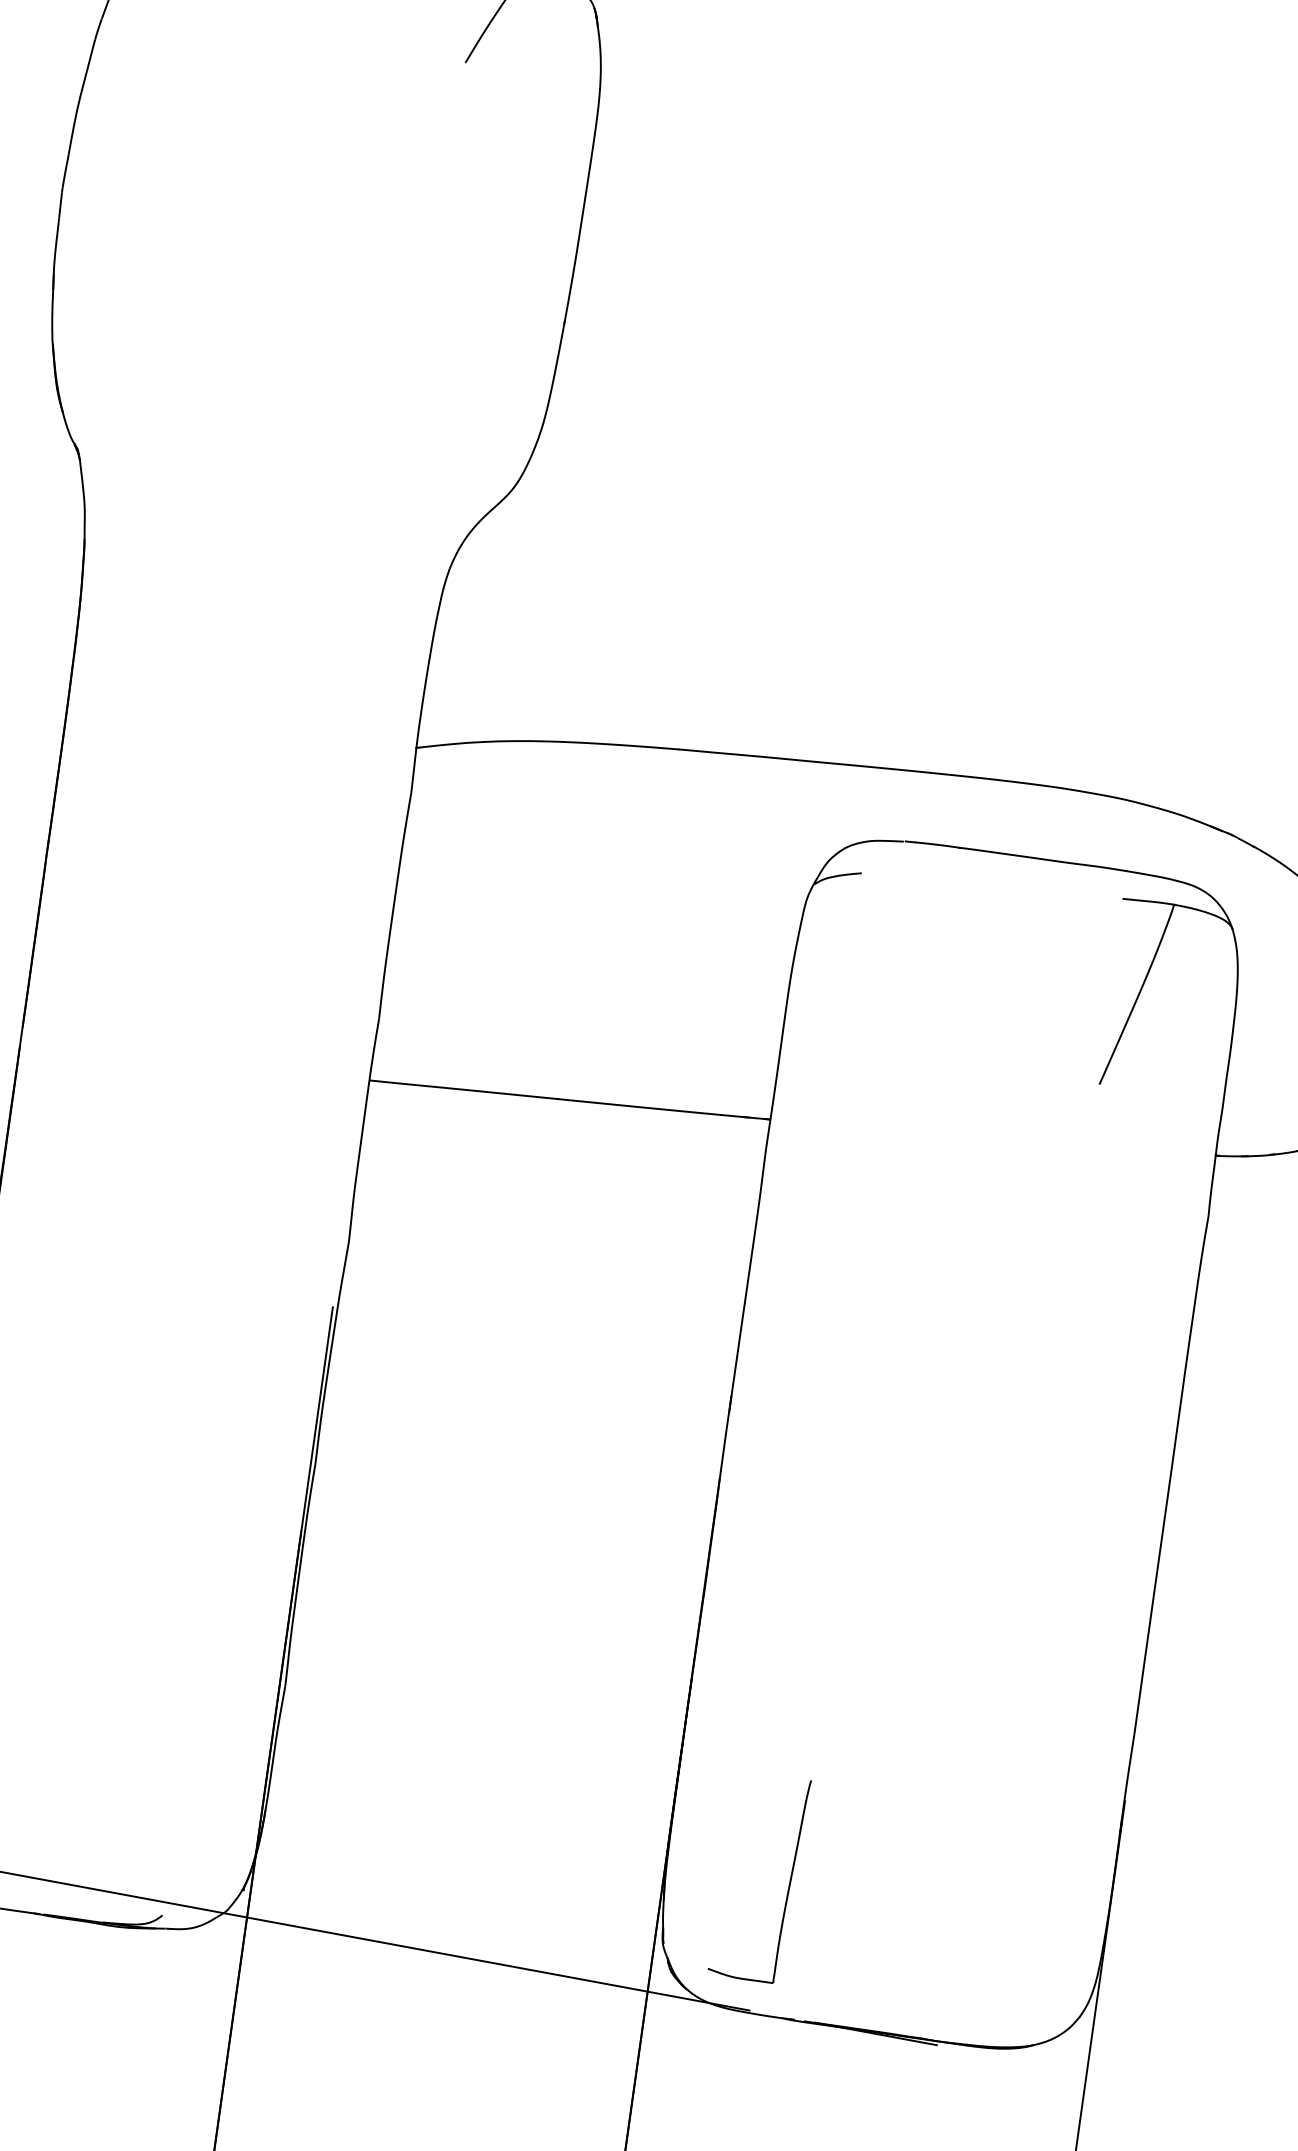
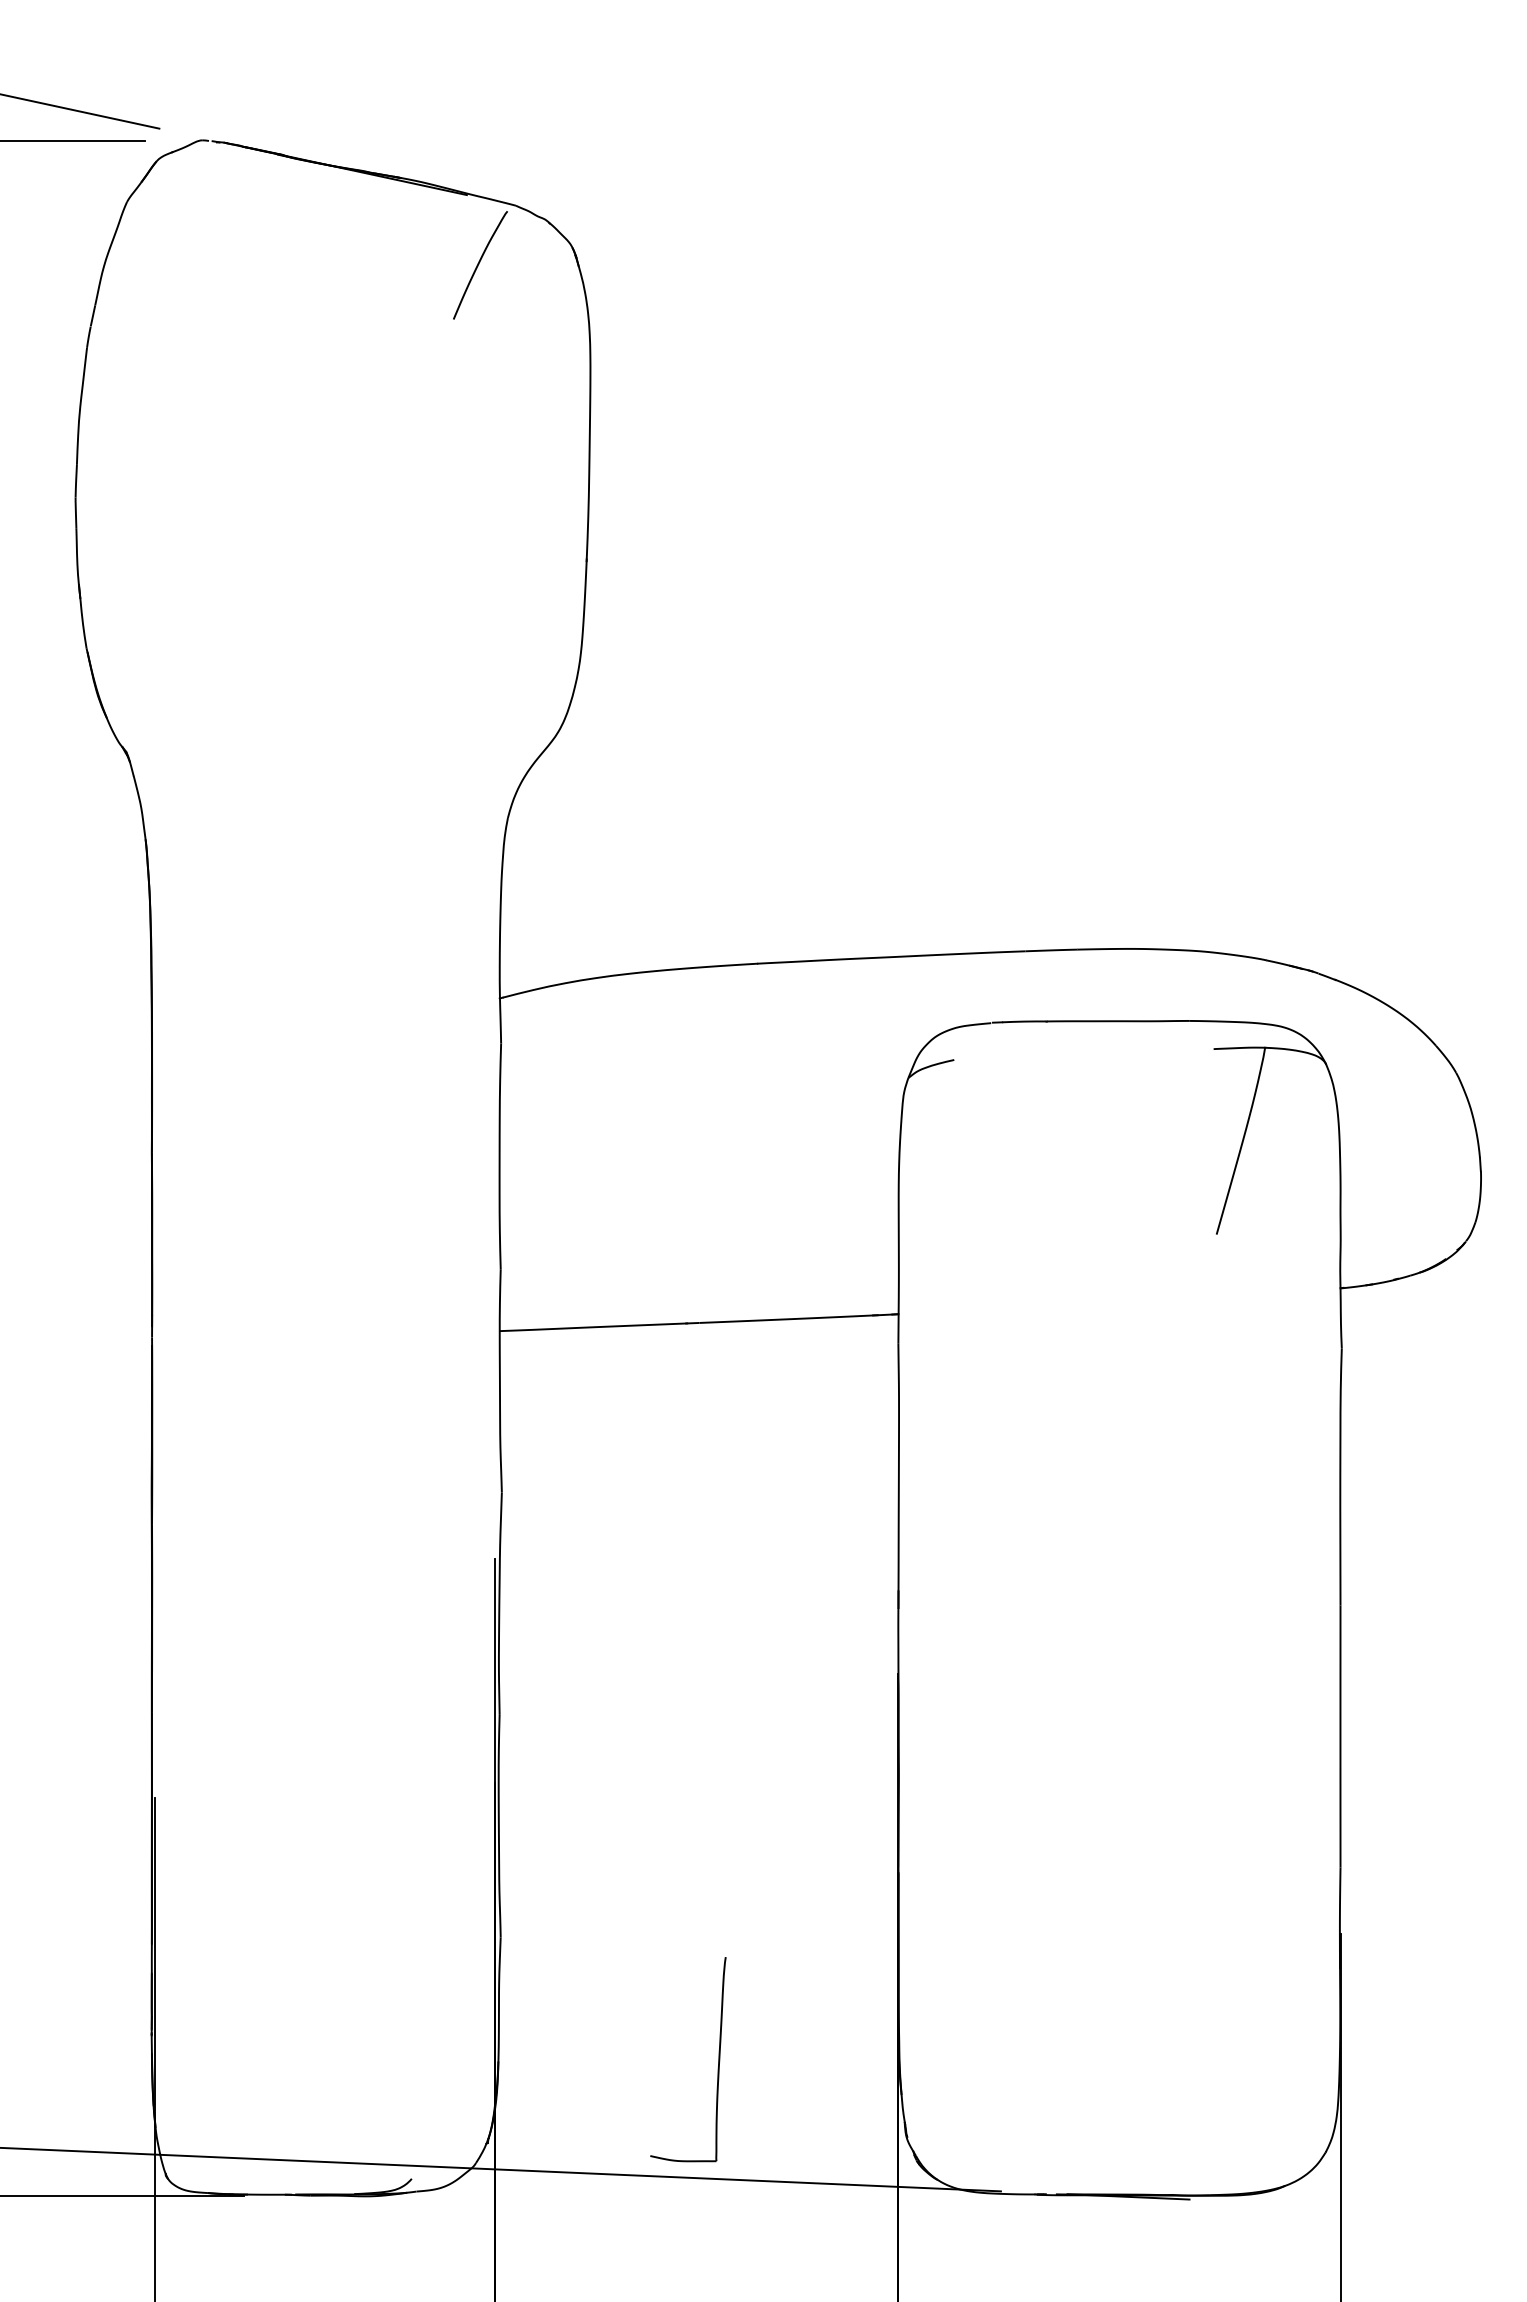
part: (789, 1881) -> (718, 2059), moved

